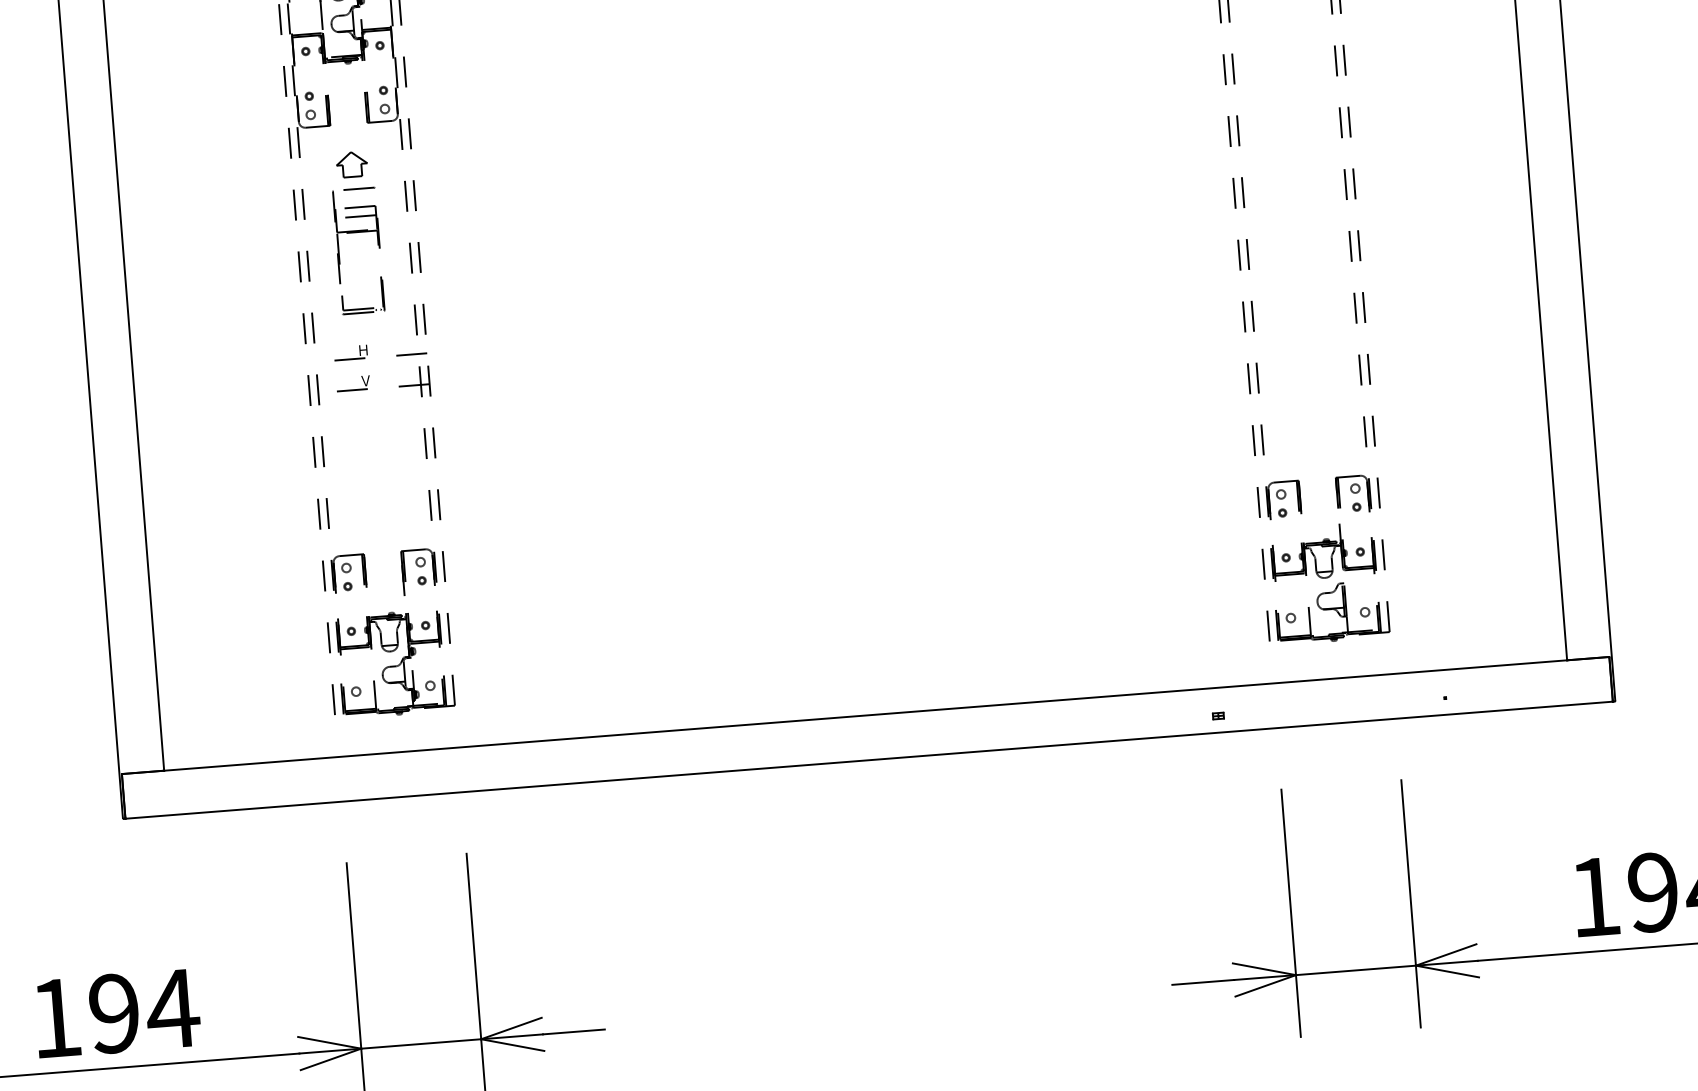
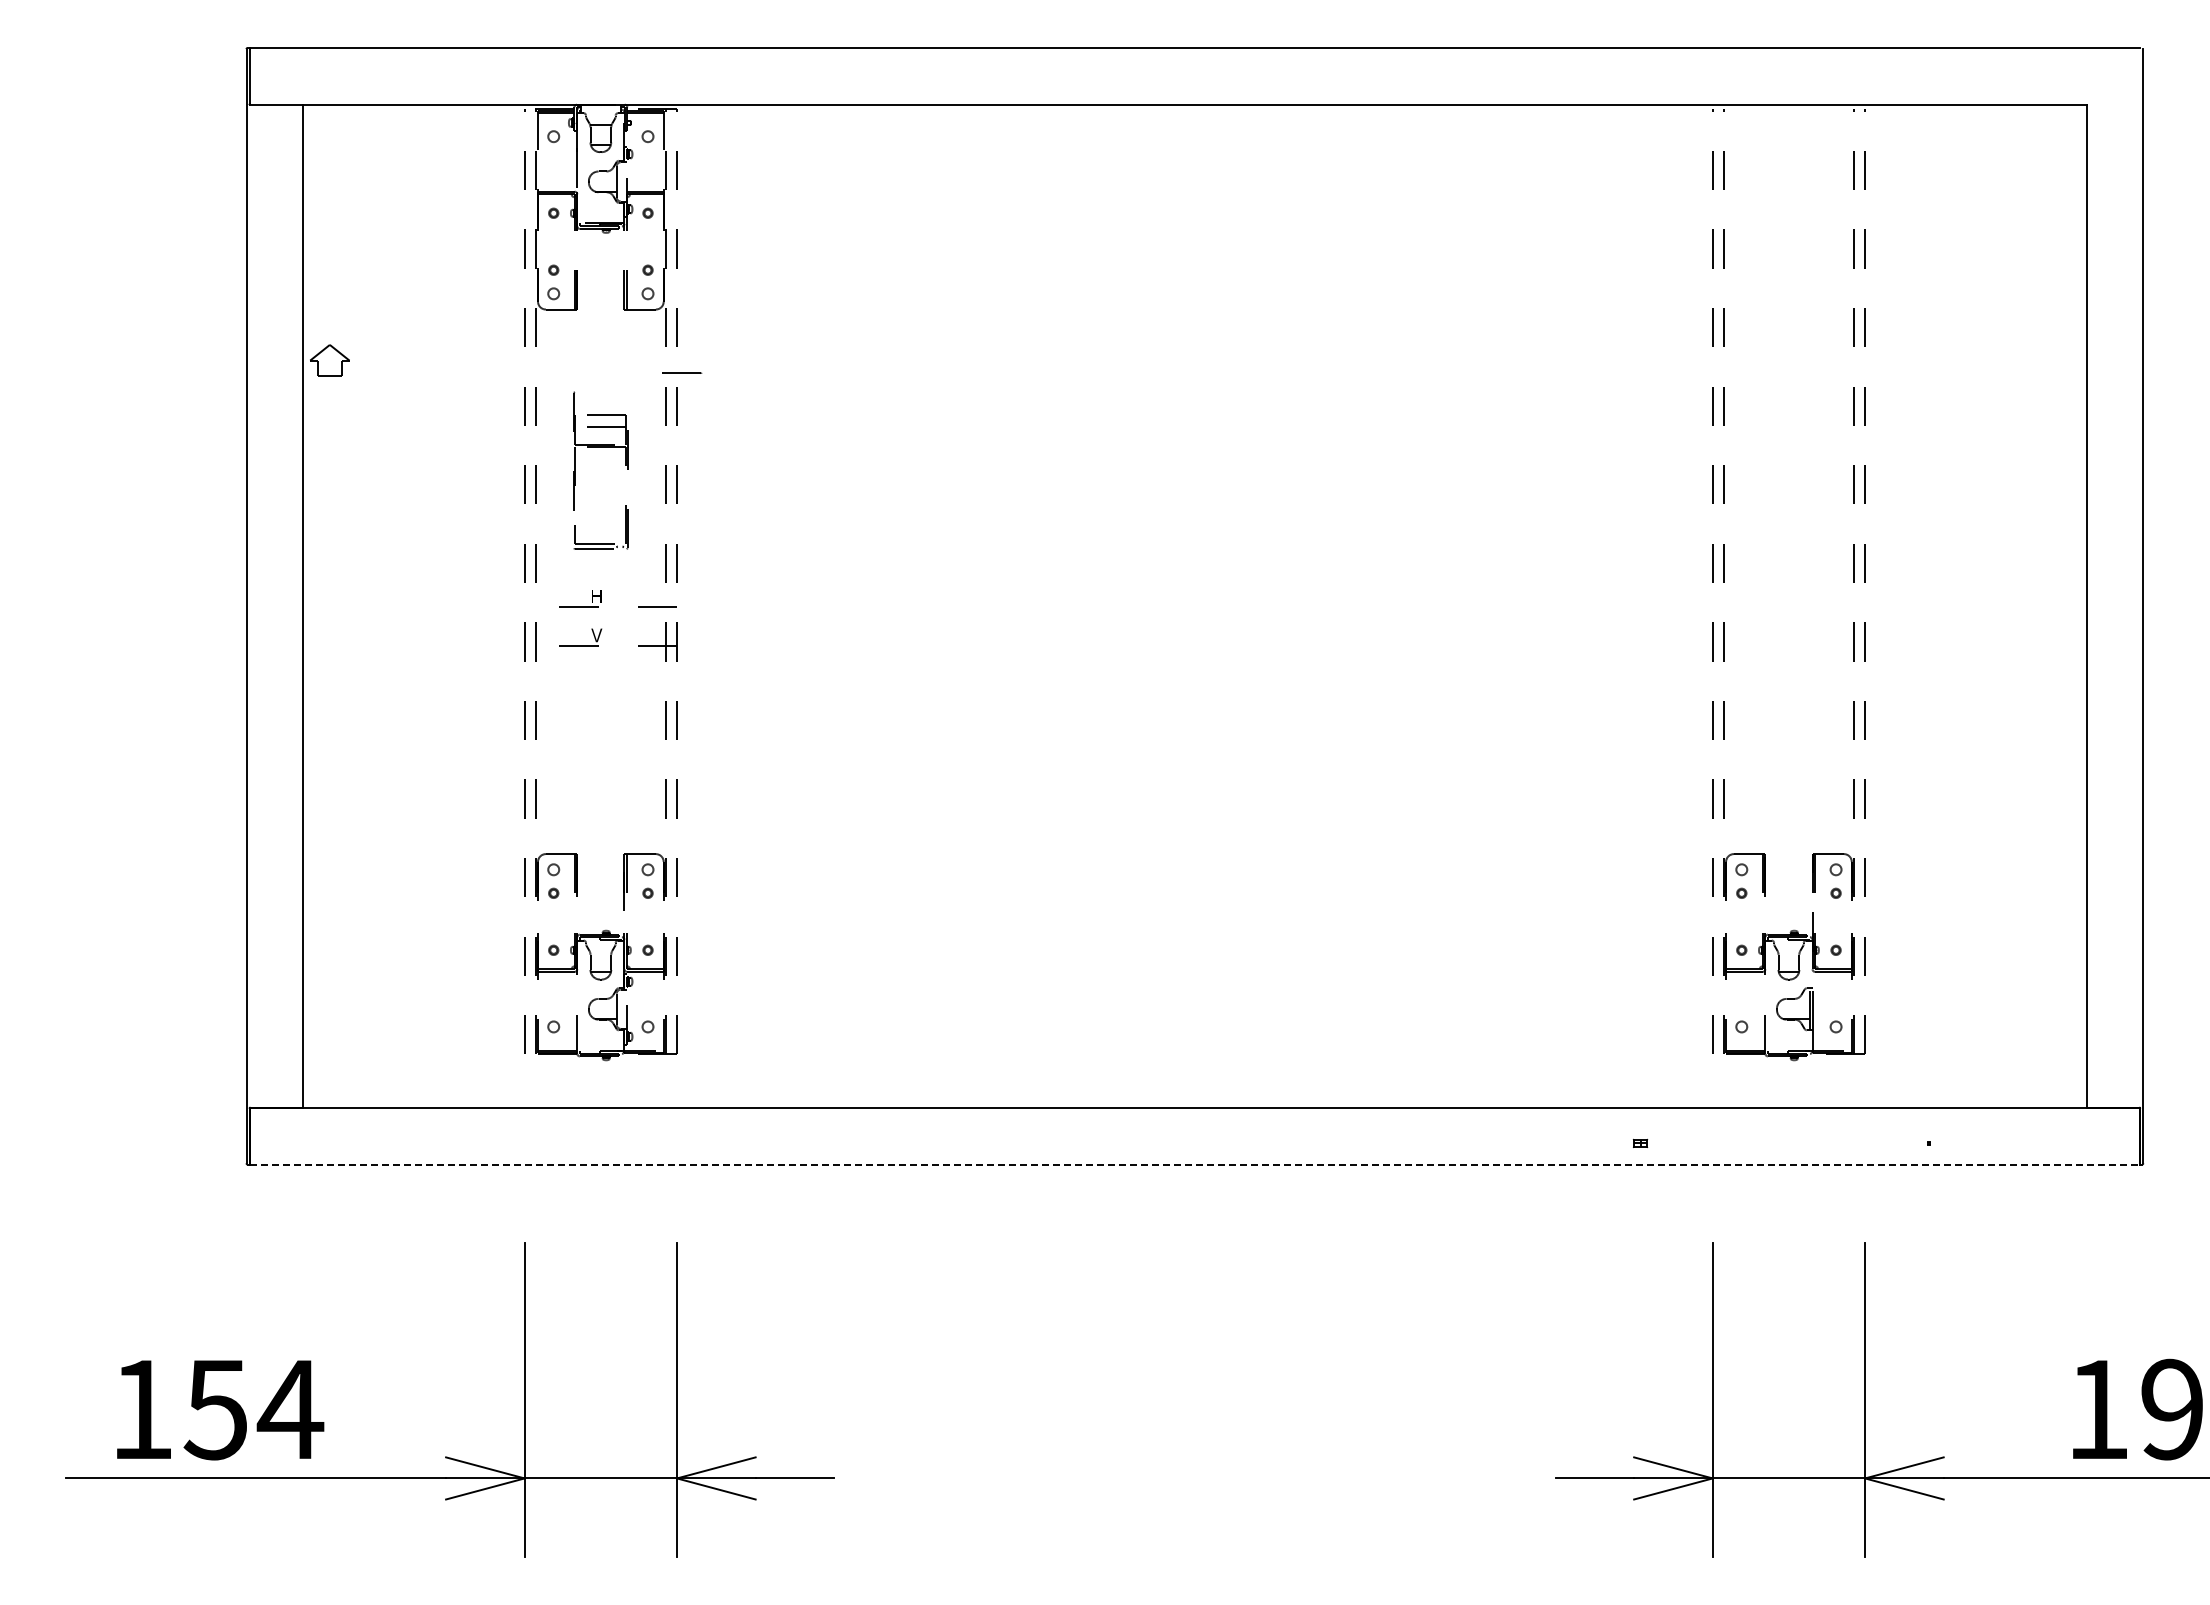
part: (351, 164) -> (329, 360), moved
line: (359, 188) -> (682, 372), moved
line: (869, 760) -> (1195, 1164), solid -> dashed
text: (112, 1013) -> (214, 1409), 194 -> 154

